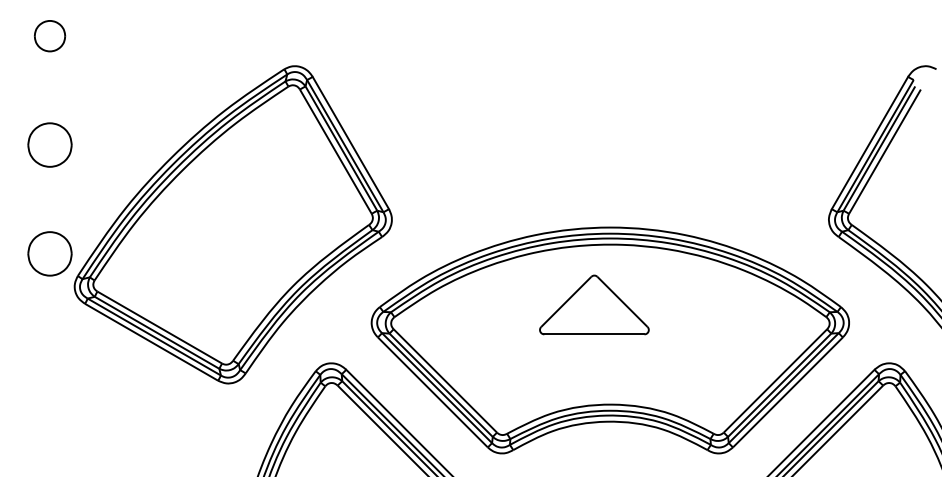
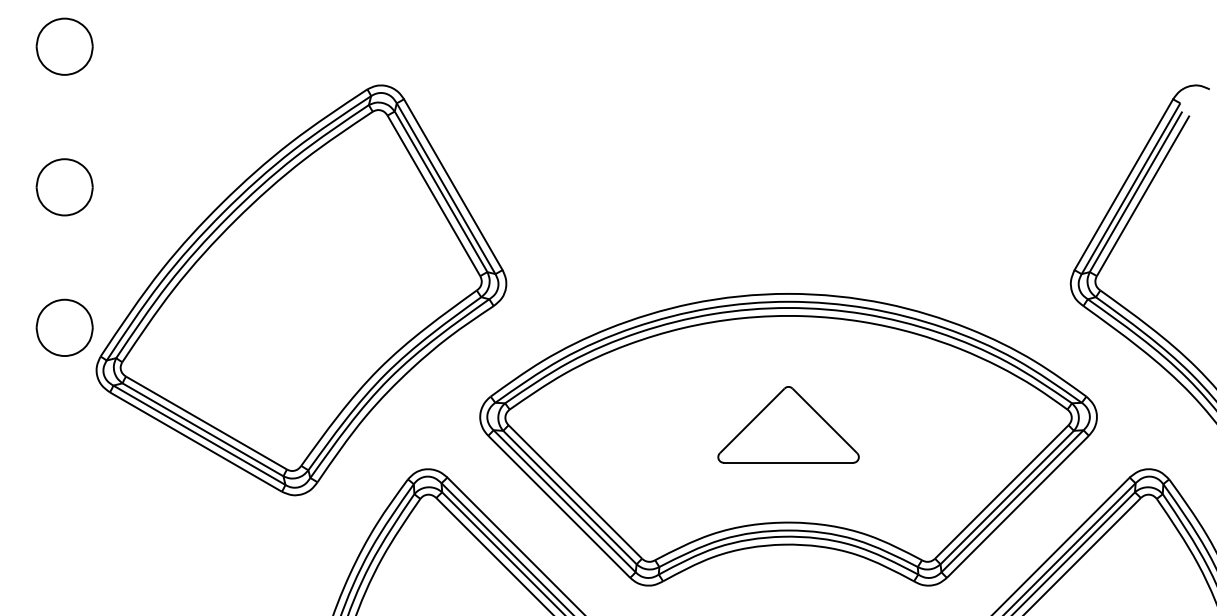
part: (49, 35) -> (64, 45), size x1.43
part: (594, 304) -> (788, 424), moved

